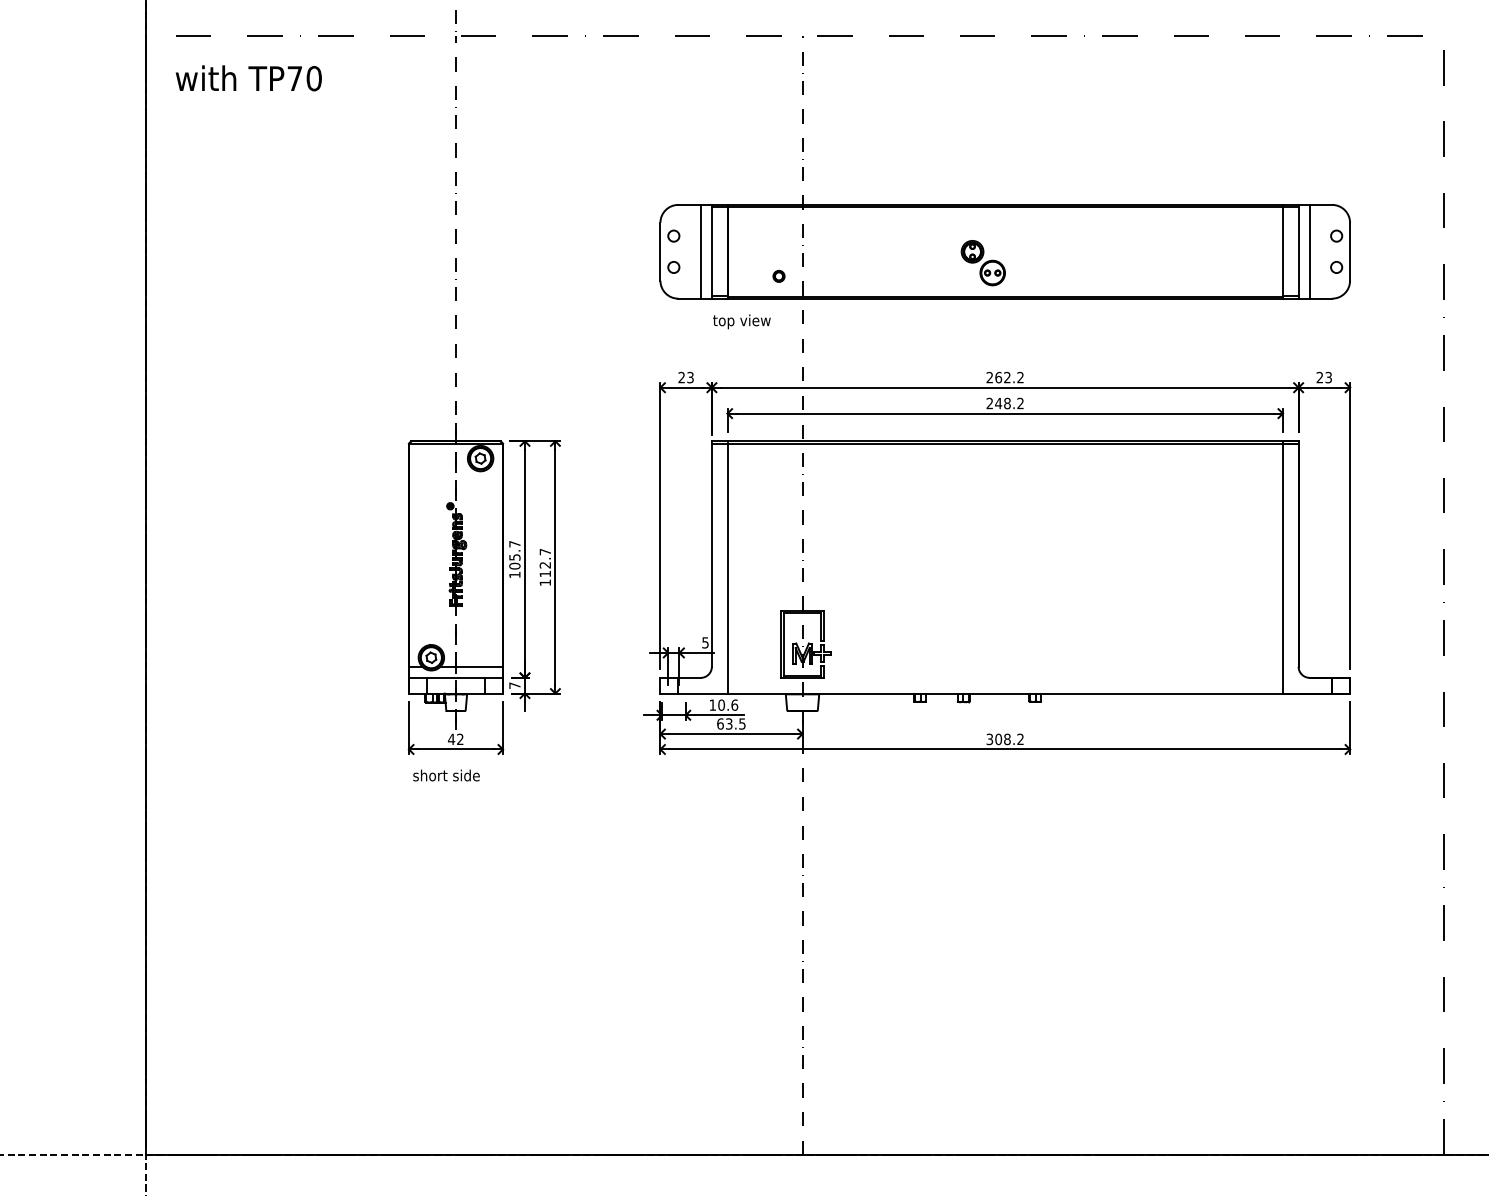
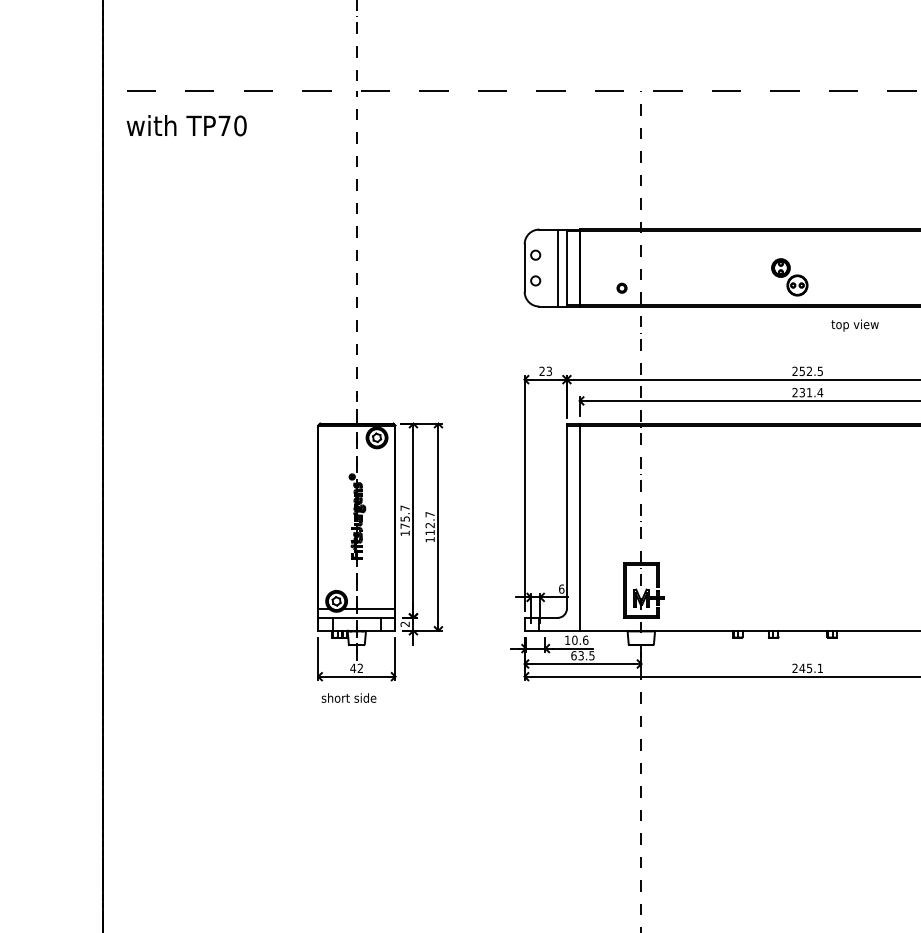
text: (741, 321) -> (854, 325), moved
text: (1009, 377) -> (811, 371), 262.2 -> 252.5
text: (1009, 403) -> (811, 392), 248.2 -> 231.4
text: (514, 565) -> (404, 525), 105.7 -> 175.7
text: (705, 642) -> (561, 588), 5 -> 6
text: (514, 685) -> (404, 624), 7 -> 2
text: (1004, 739) -> (807, 668), 308.2 -> 245.1

